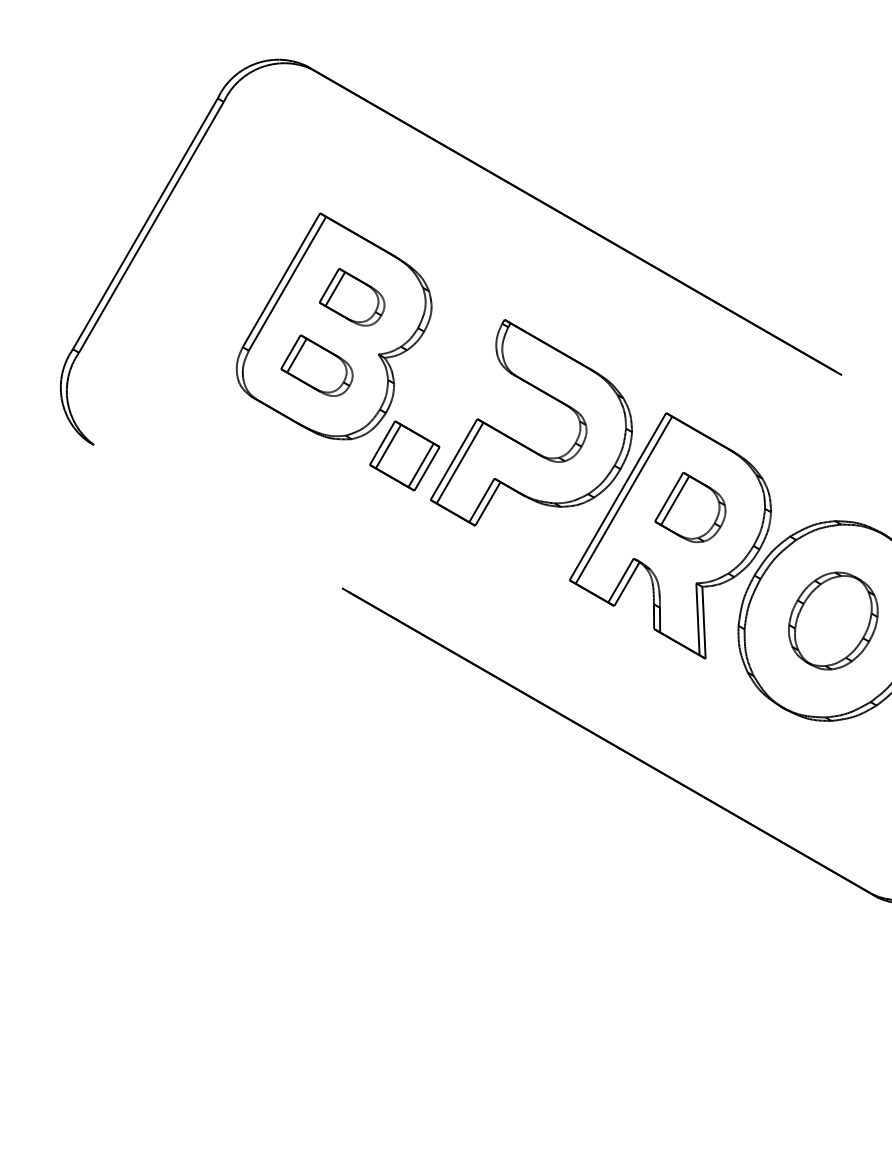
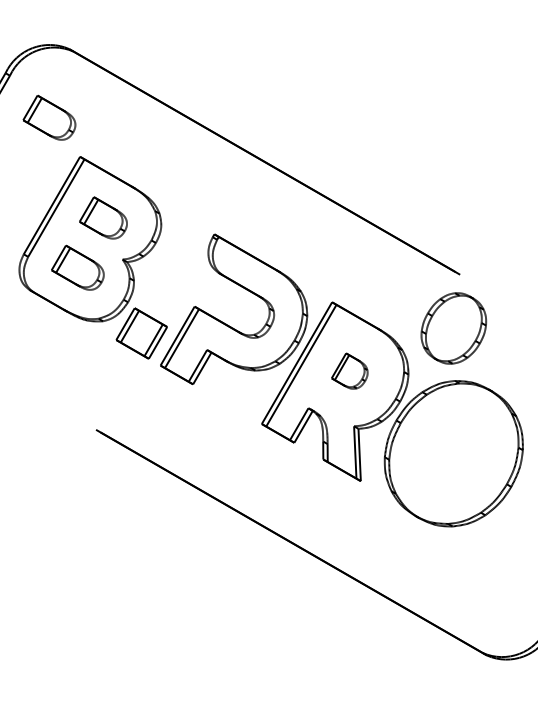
part: (277, 159) -> (49, 117), added
part: (690, 507) -> (349, 371), size x0.7
part: (833, 620) -> (453, 328), moved

